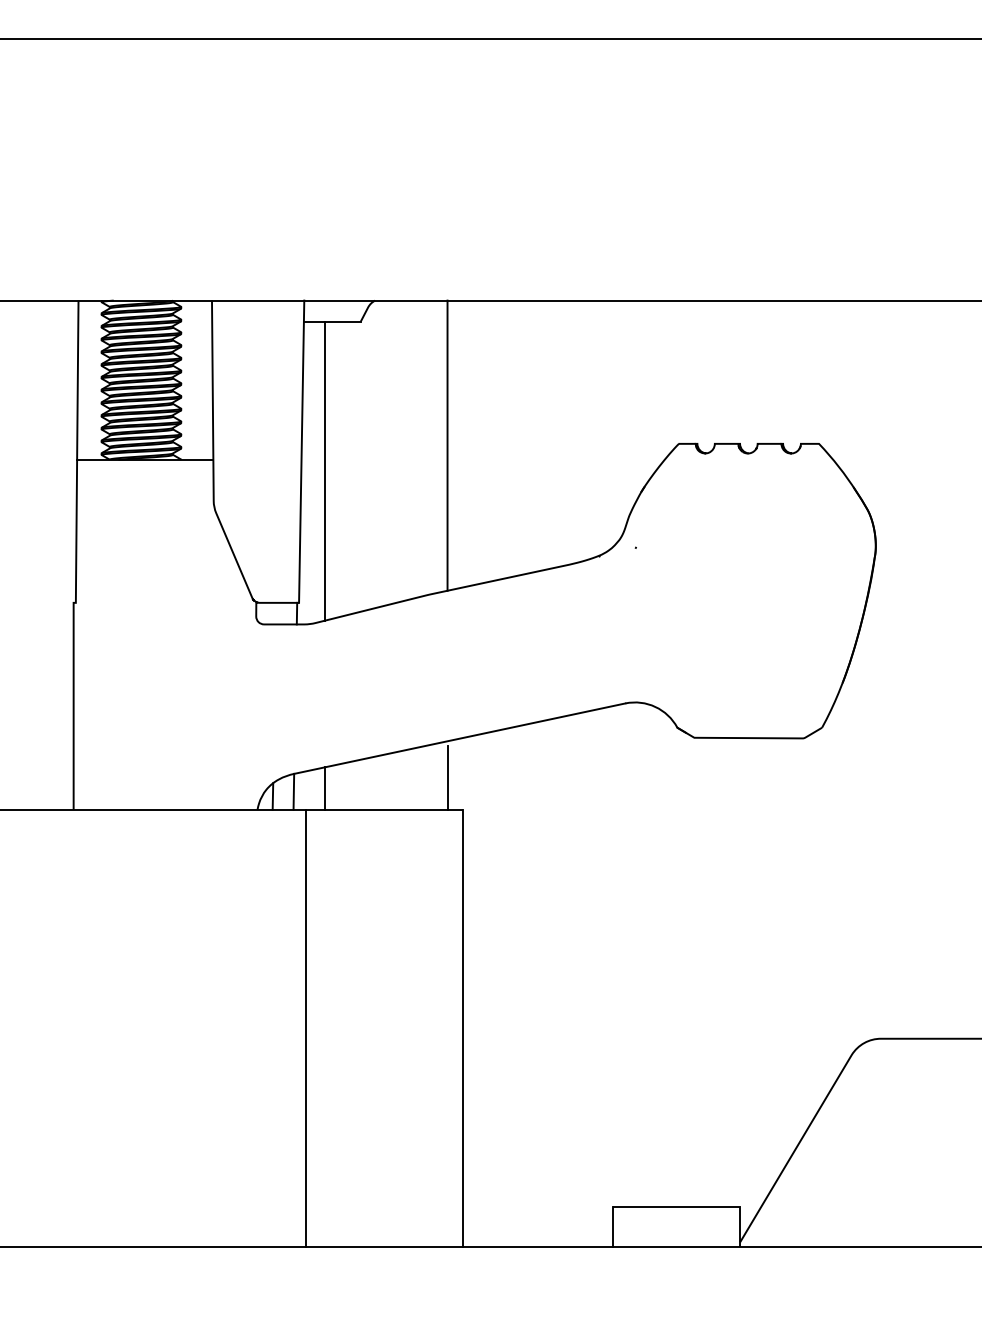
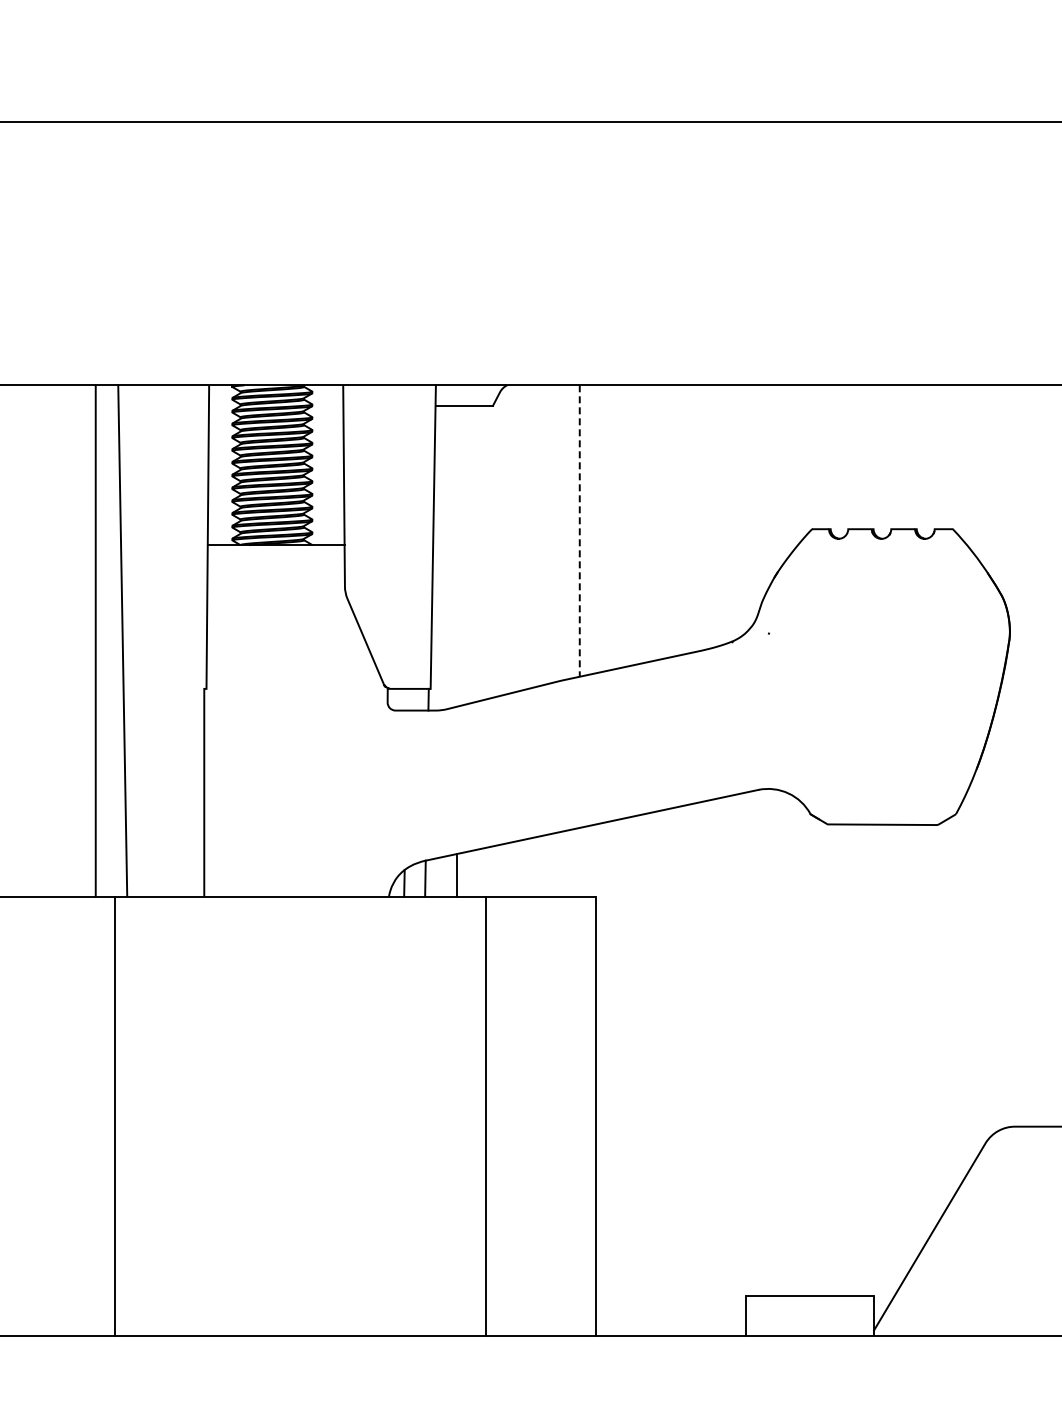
line: (447, 446) -> (579, 531), solid -> dashed
line: (324, 471) -> (456, 556), removed
line: (447, 777) -> (579, 864), removed
line: (305, 1028) -> (485, 1116), moved

